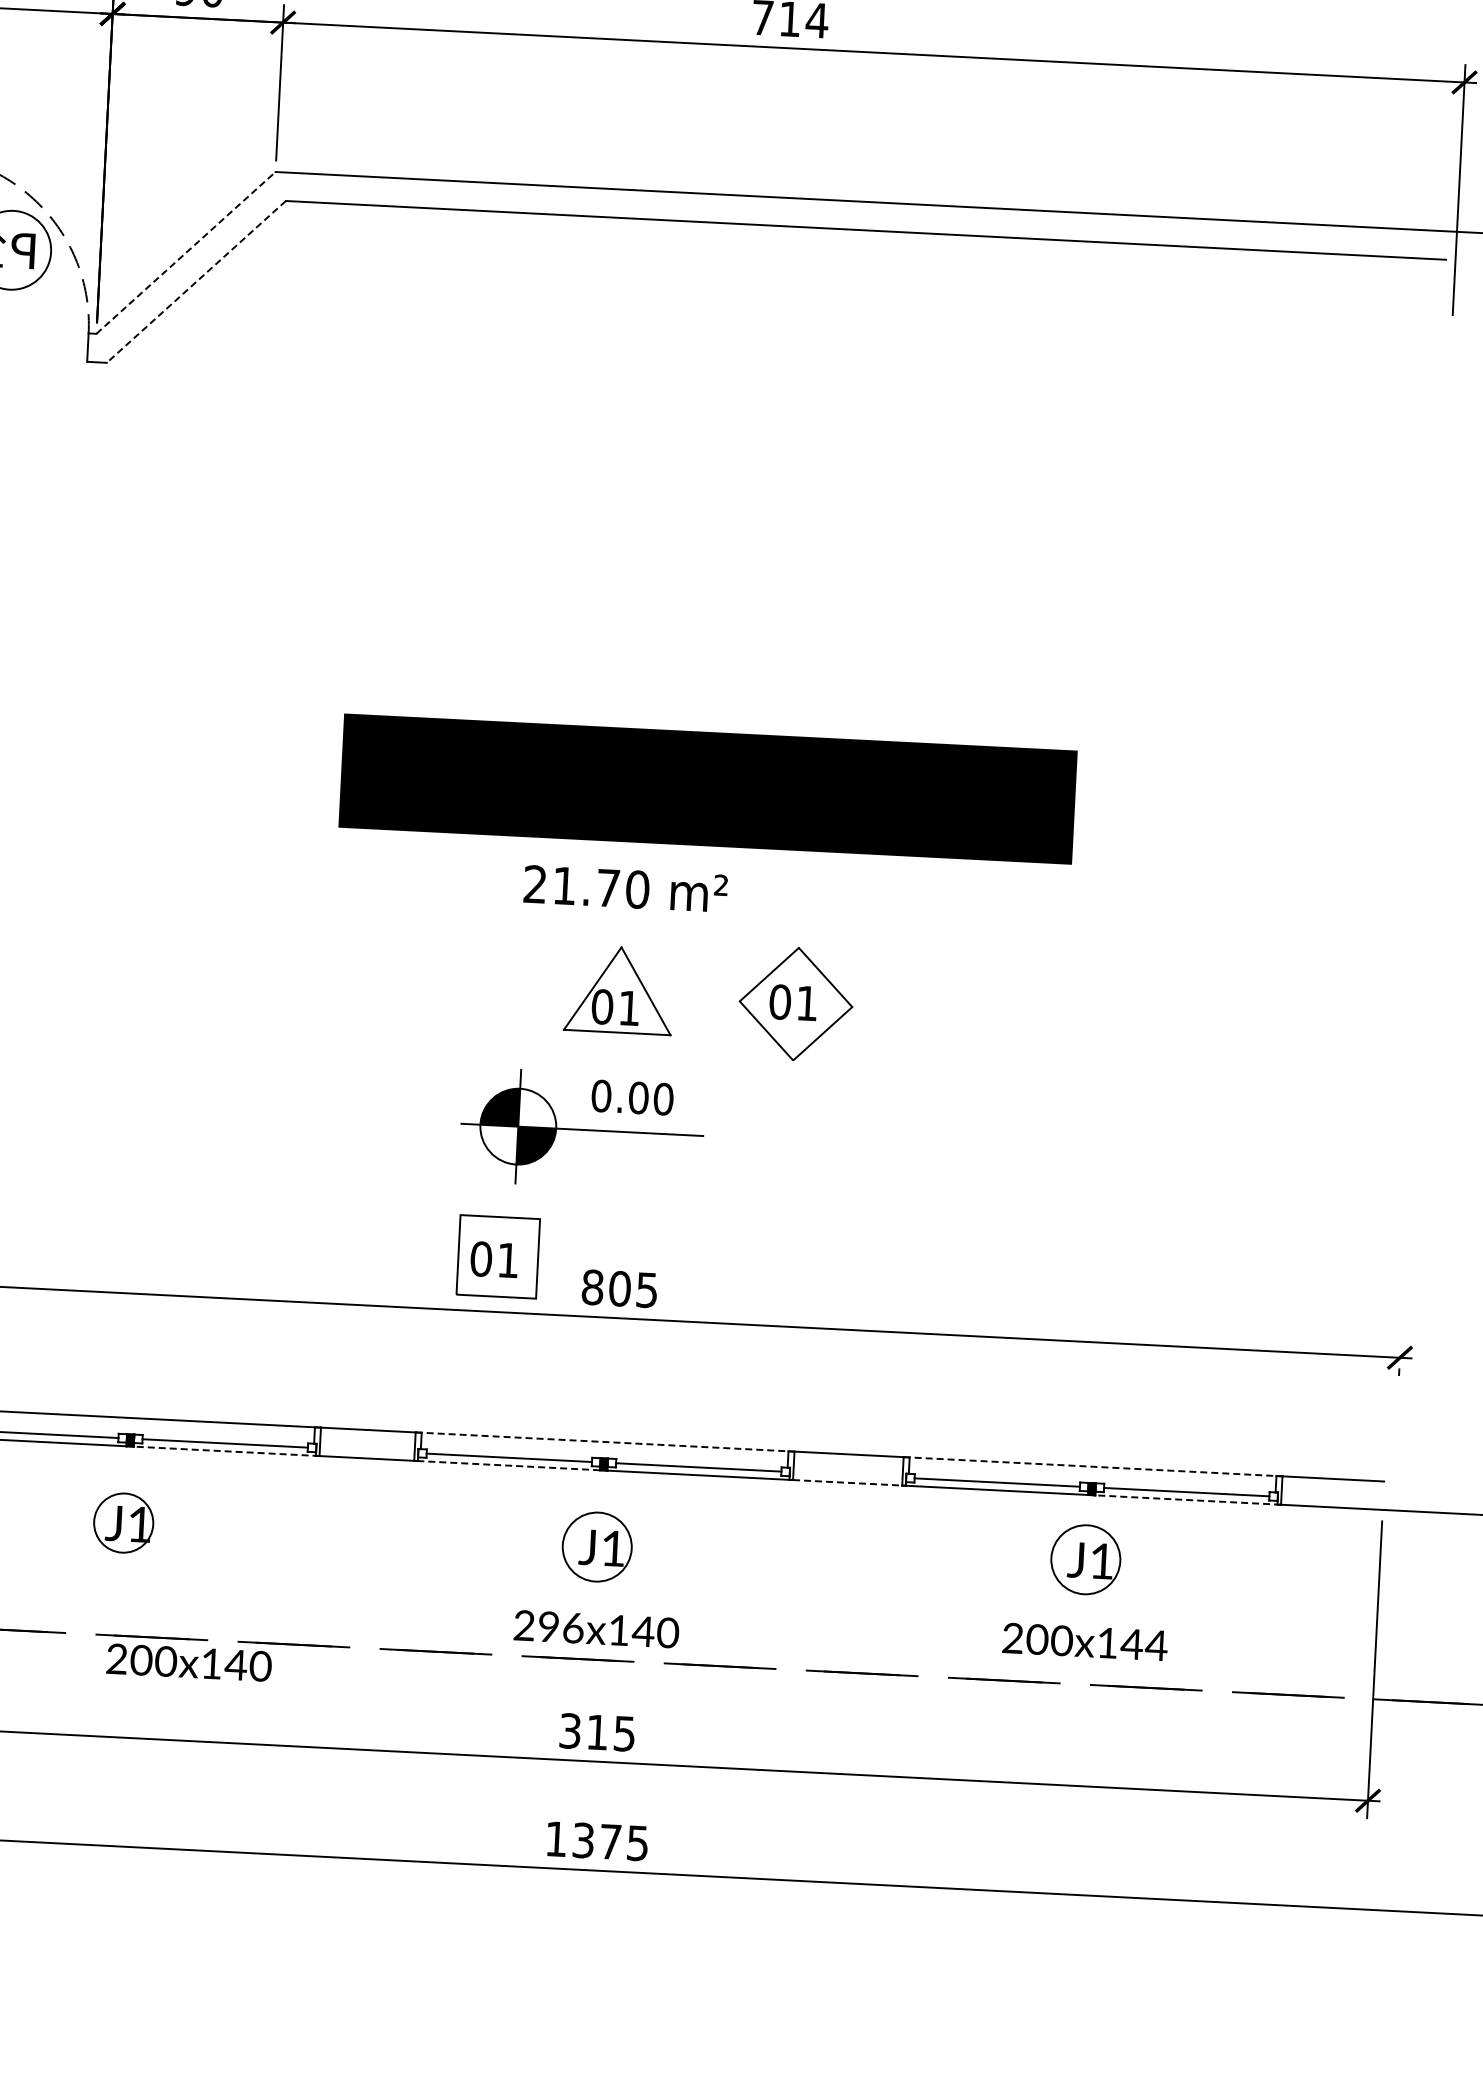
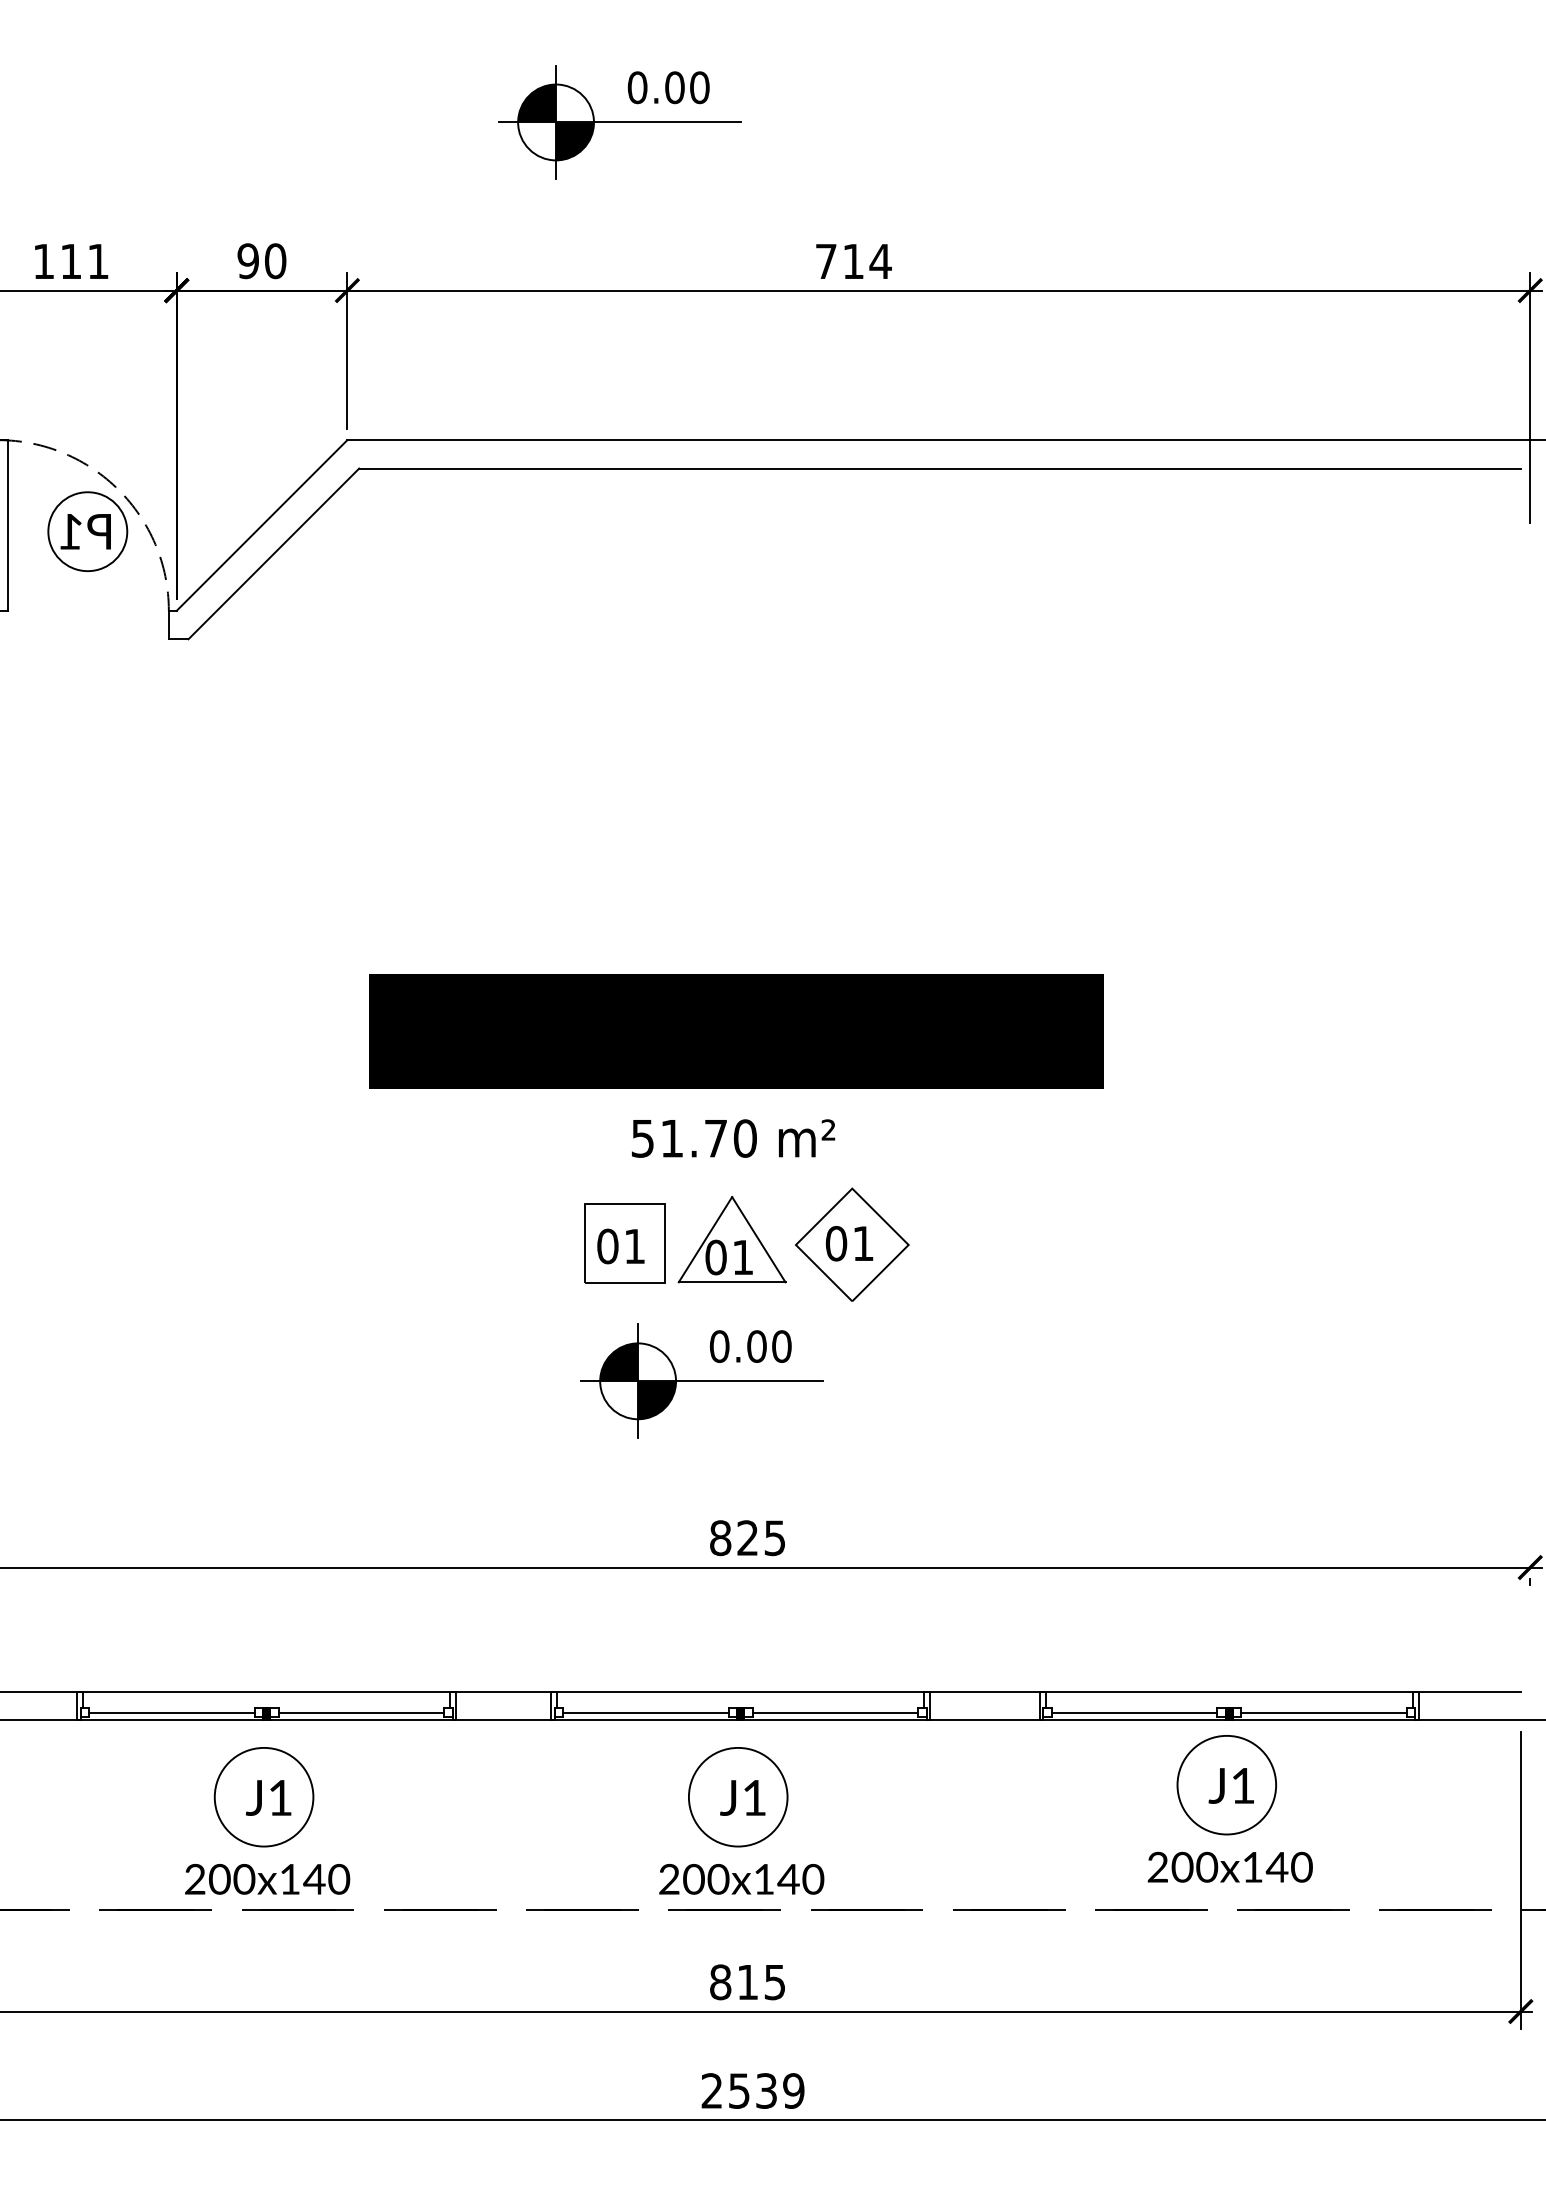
line: (186, 252) -> (262, 525), dashed -> solid
line: (196, 281) -> (273, 553), dashed -> solid
text: (708, 789) -> (736, 1031), moved
text: (534, 884) -> (642, 1138), 21.70 -> 51.70
part: (796, 1003) -> (852, 1244), moved
part: (498, 1256) -> (624, 1243), moved
text: (619, 1289) -> (747, 1538), 805 -> 825
line: (604, 1441) -> (740, 1691), dashed -> solid
line: (225, 1451) -> (362, 1720), dashed -> solid
line: (506, 1465) -> (643, 1720), dashed -> solid
line: (1093, 1466) -> (1229, 1691), dashed -> solid
line: (848, 1482) -> (985, 1720), dashed -> solid
line: (1187, 1500) -> (1325, 1720), dashed -> solid
circle: (123, 1522) -> (263, 1796), size x1.67
circle: (596, 1546) -> (737, 1796), size x1.43
circle: (1085, 1559) -> (1226, 1784), size x1.43
text: (561, 1626) -> (706, 1878), 296x140 -> 200x140
text: (1156, 1644) -> (1301, 1866), 200x144 -> 200x140
text: (189, 1661) -> (267, 1878), moved
text: (570, 1731) -> (720, 1982), 315 -> 815
text: (596, 1840) -> (752, 2090), 1375 -> 2539

